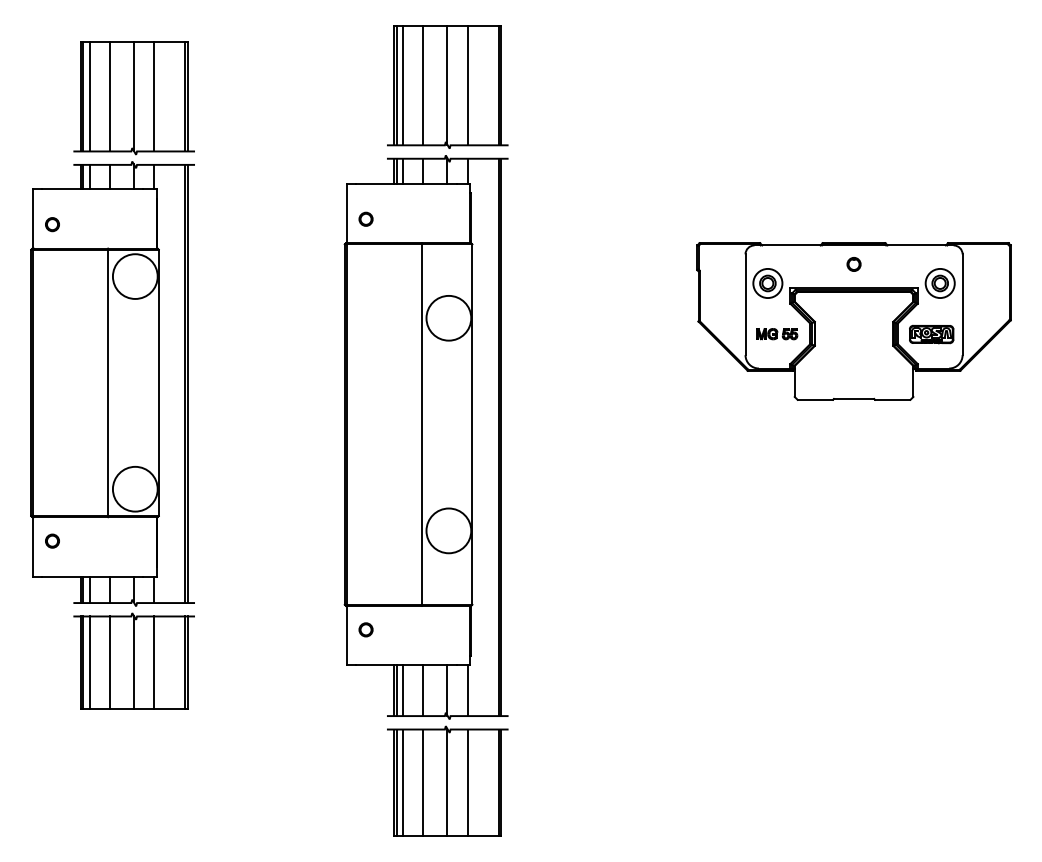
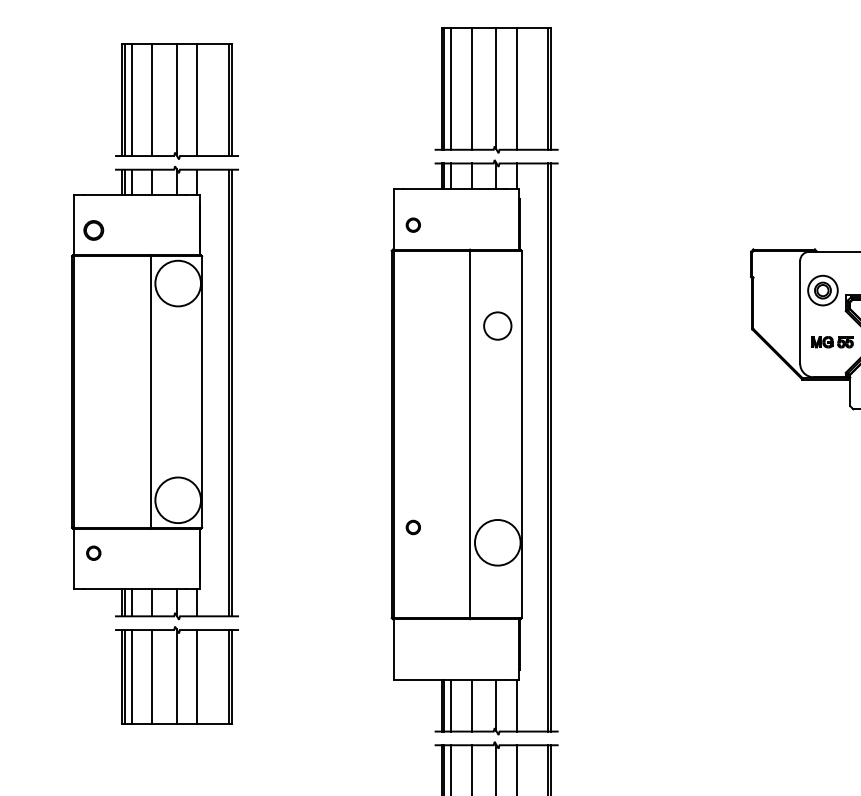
circle: (52, 224) -> (93, 230), size x1.4
circle: (448, 317) -> (497, 325), size x0.6
circle: (365, 629) -> (412, 527), moved

